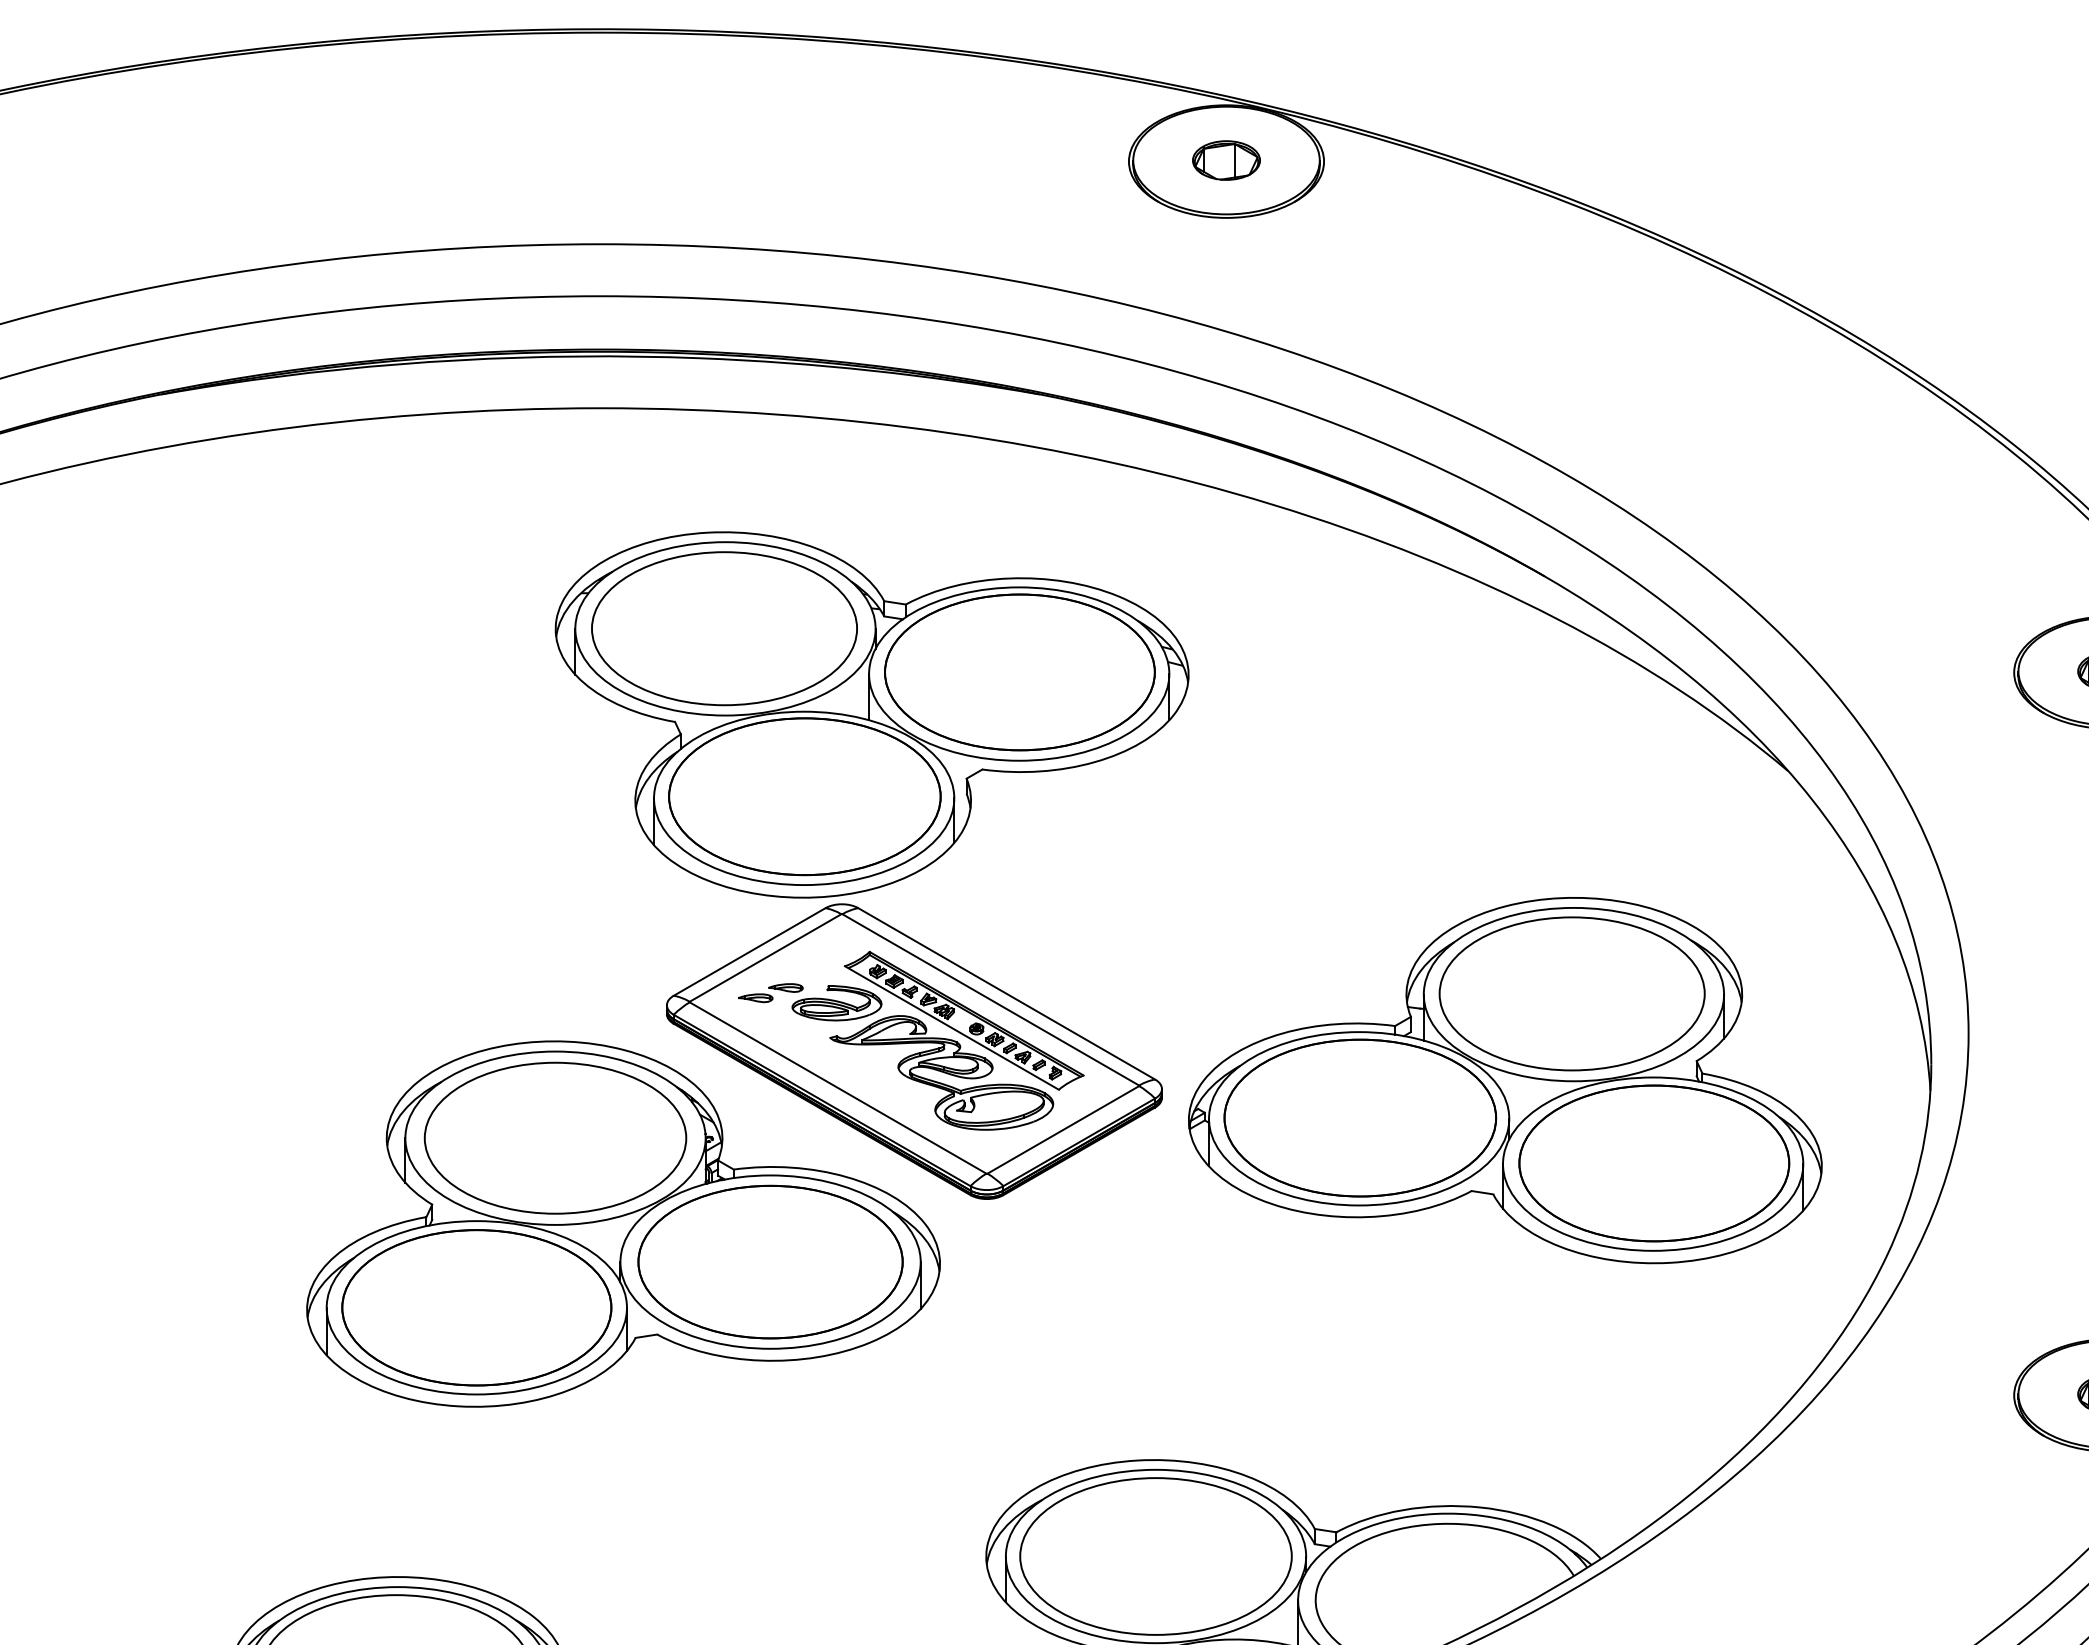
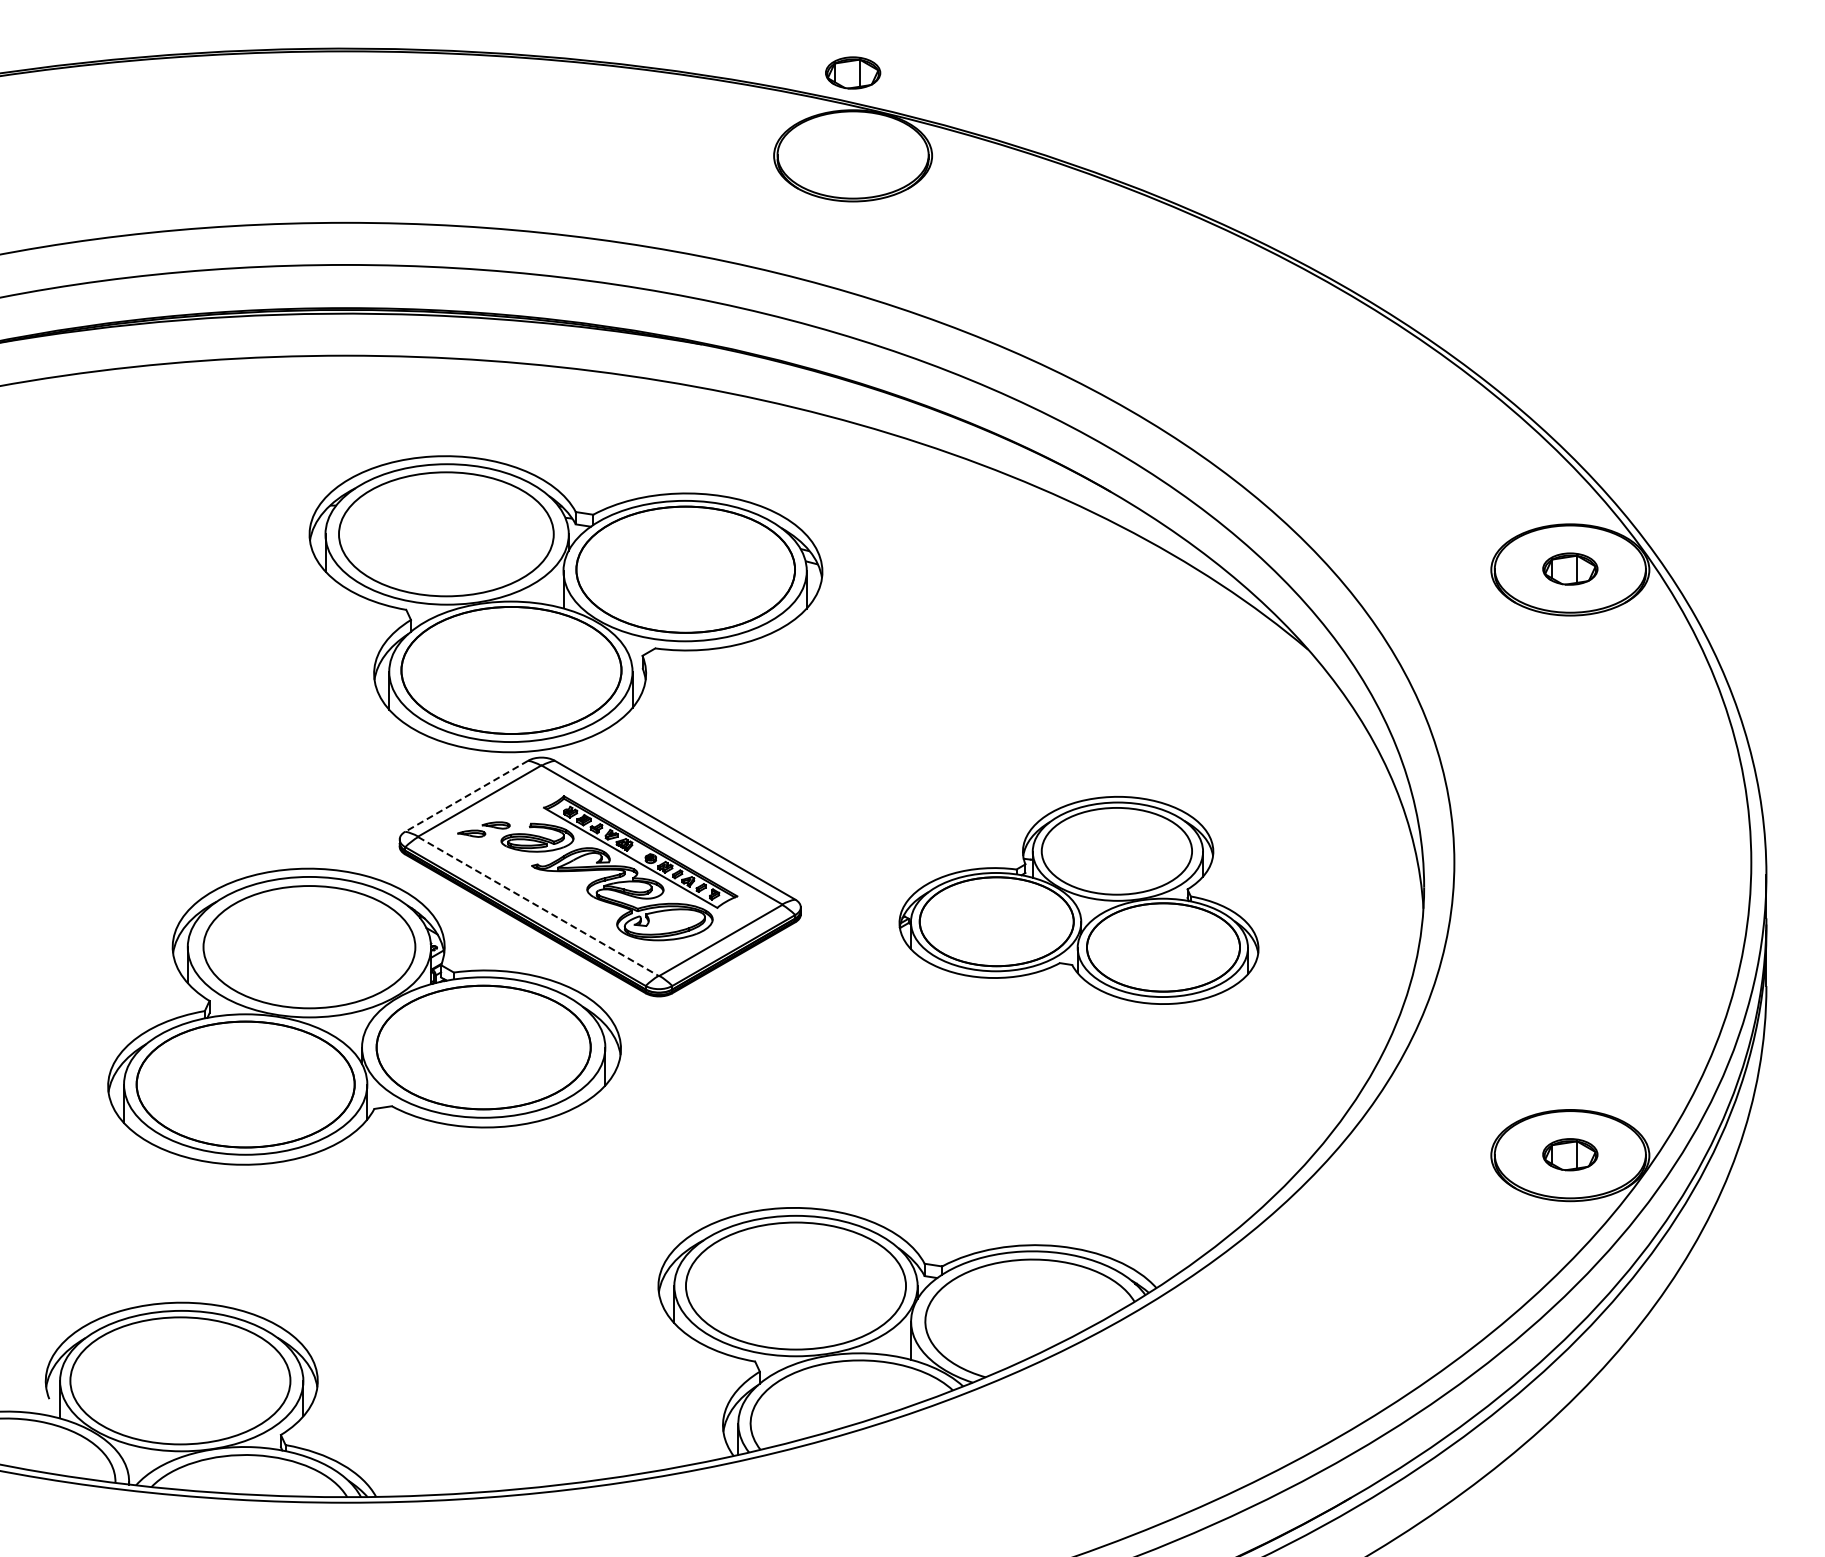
part: (1226, 159) -> (853, 72), moved
line: (749, 952) -> (466, 796), solid -> dashed
part: (1504, 1080) -> (1078, 900), size x0.7
line: (838, 1088) -> (538, 906), solid -> dashed

